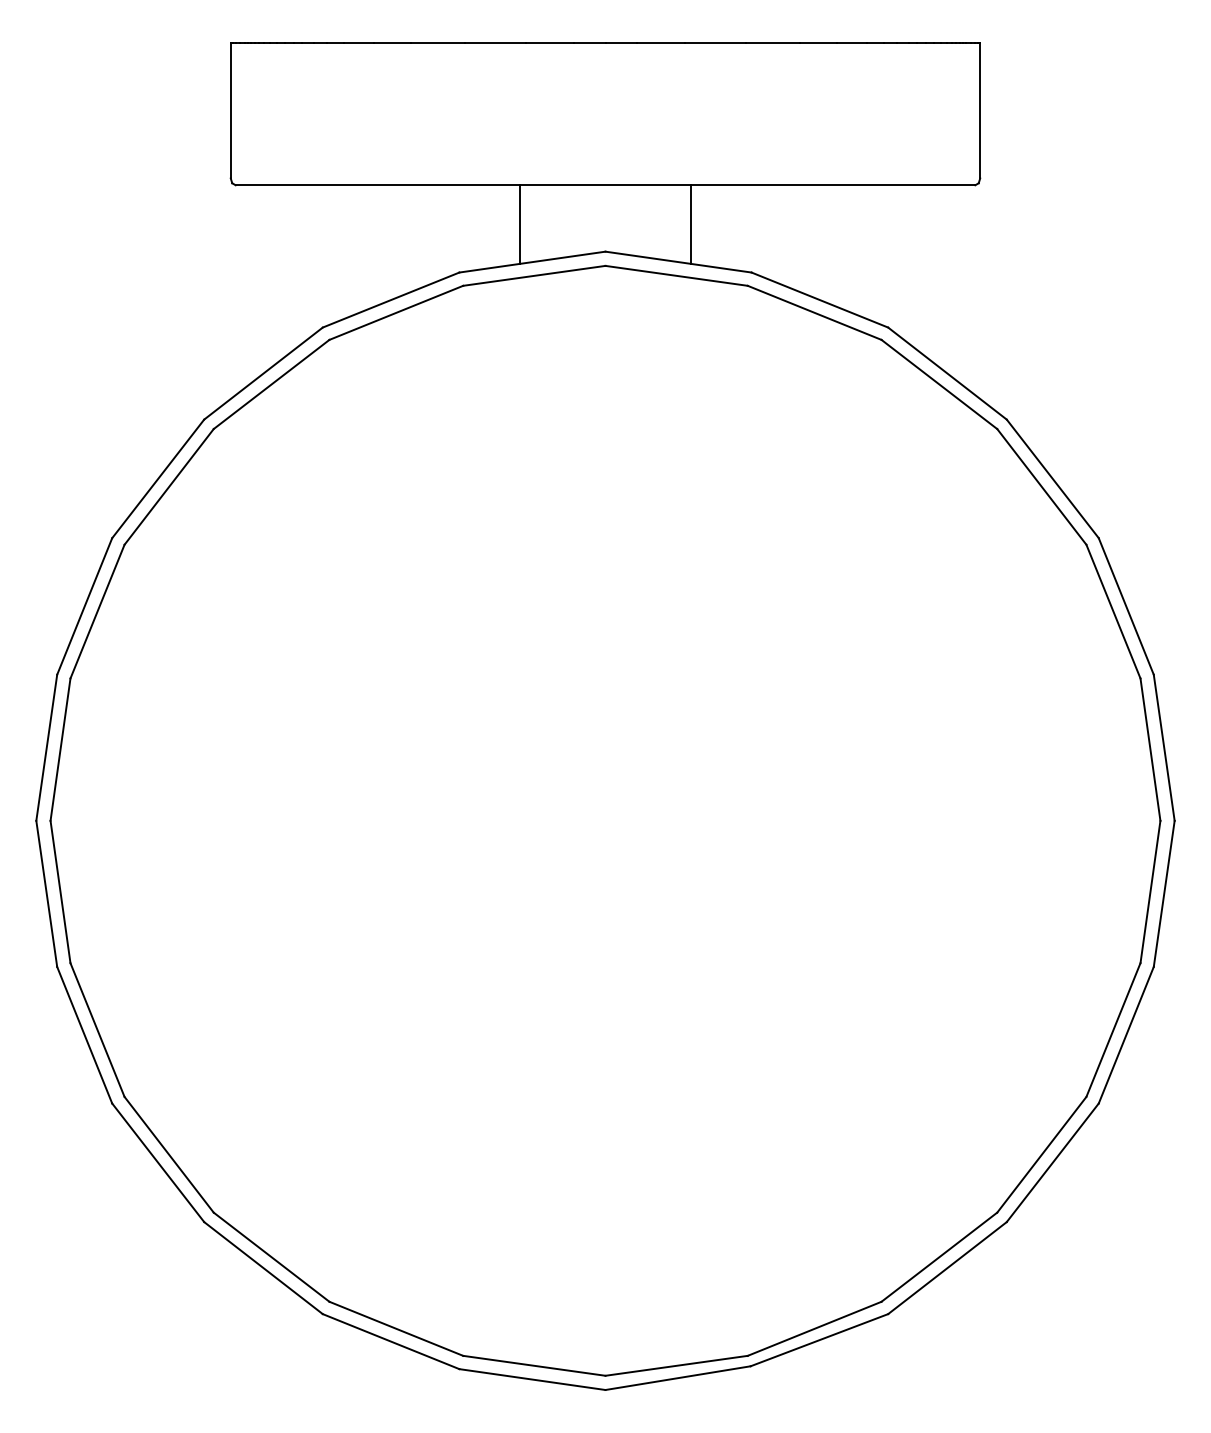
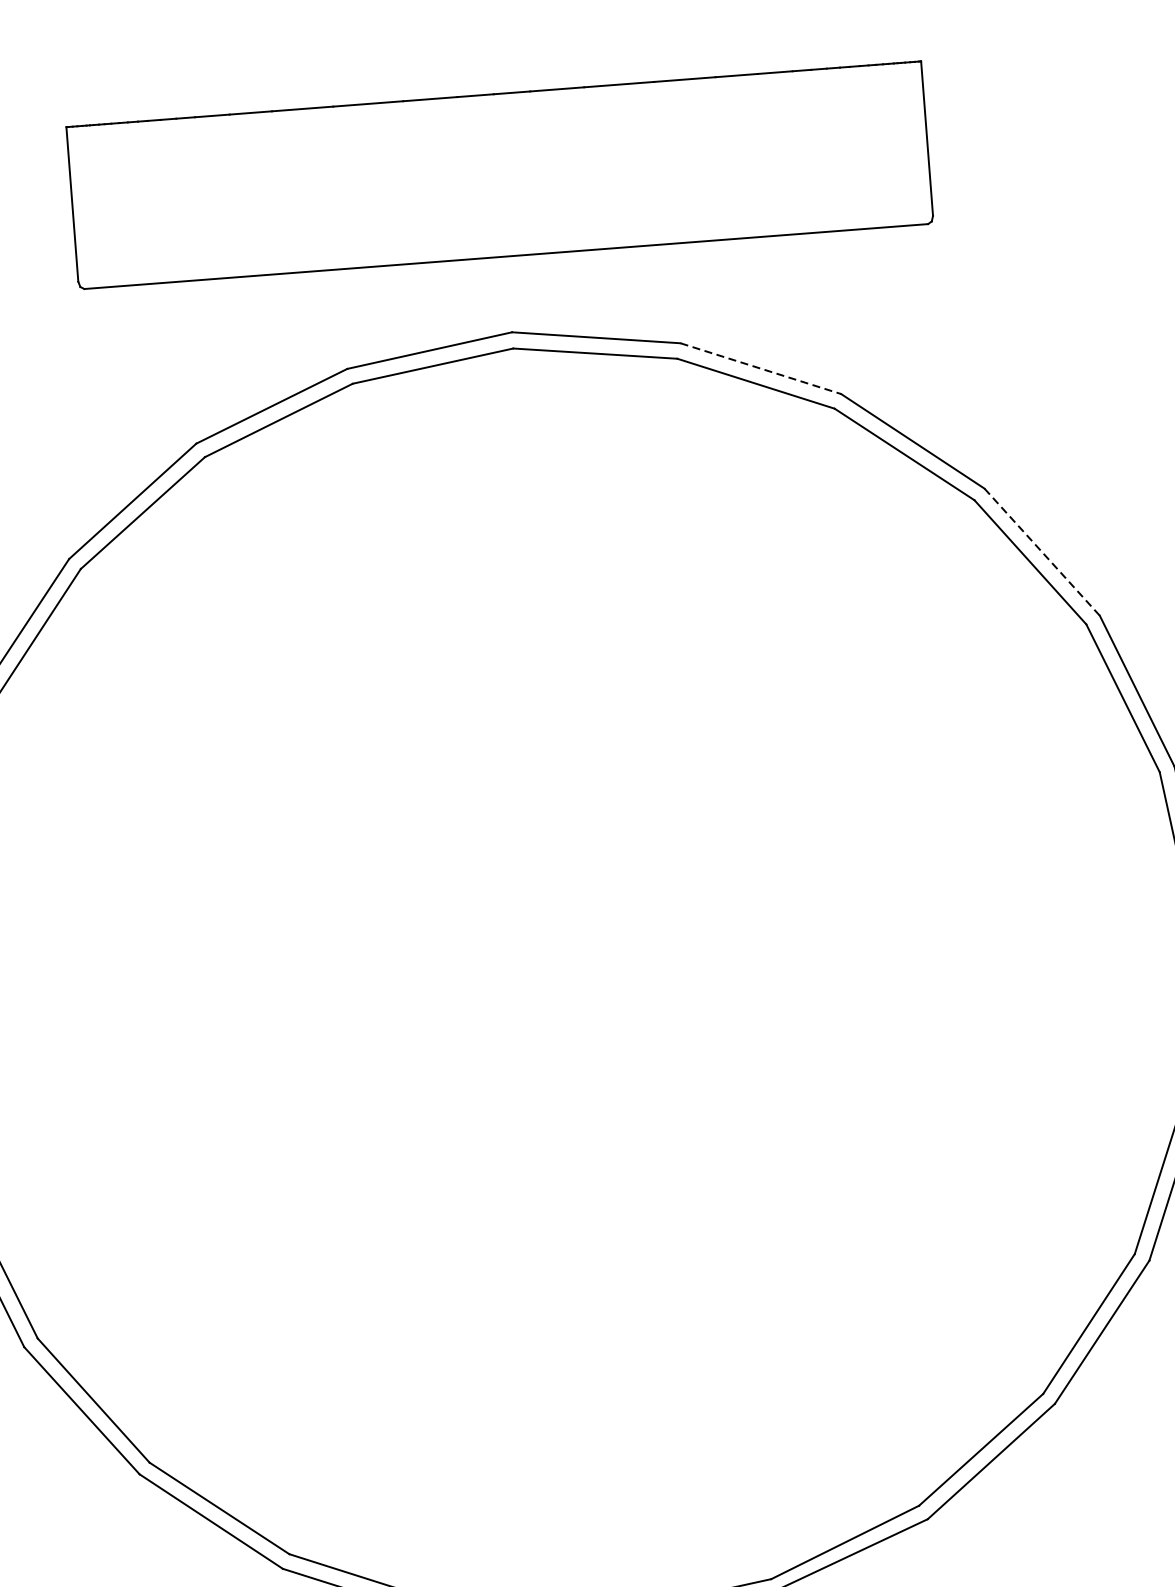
line: (520, 224) -> (412, 308), removed
line: (690, 224) -> (606, 293), removed
line: (819, 300) -> (760, 369), solid -> dashed
line: (1053, 479) -> (1043, 552), solid -> dashed

